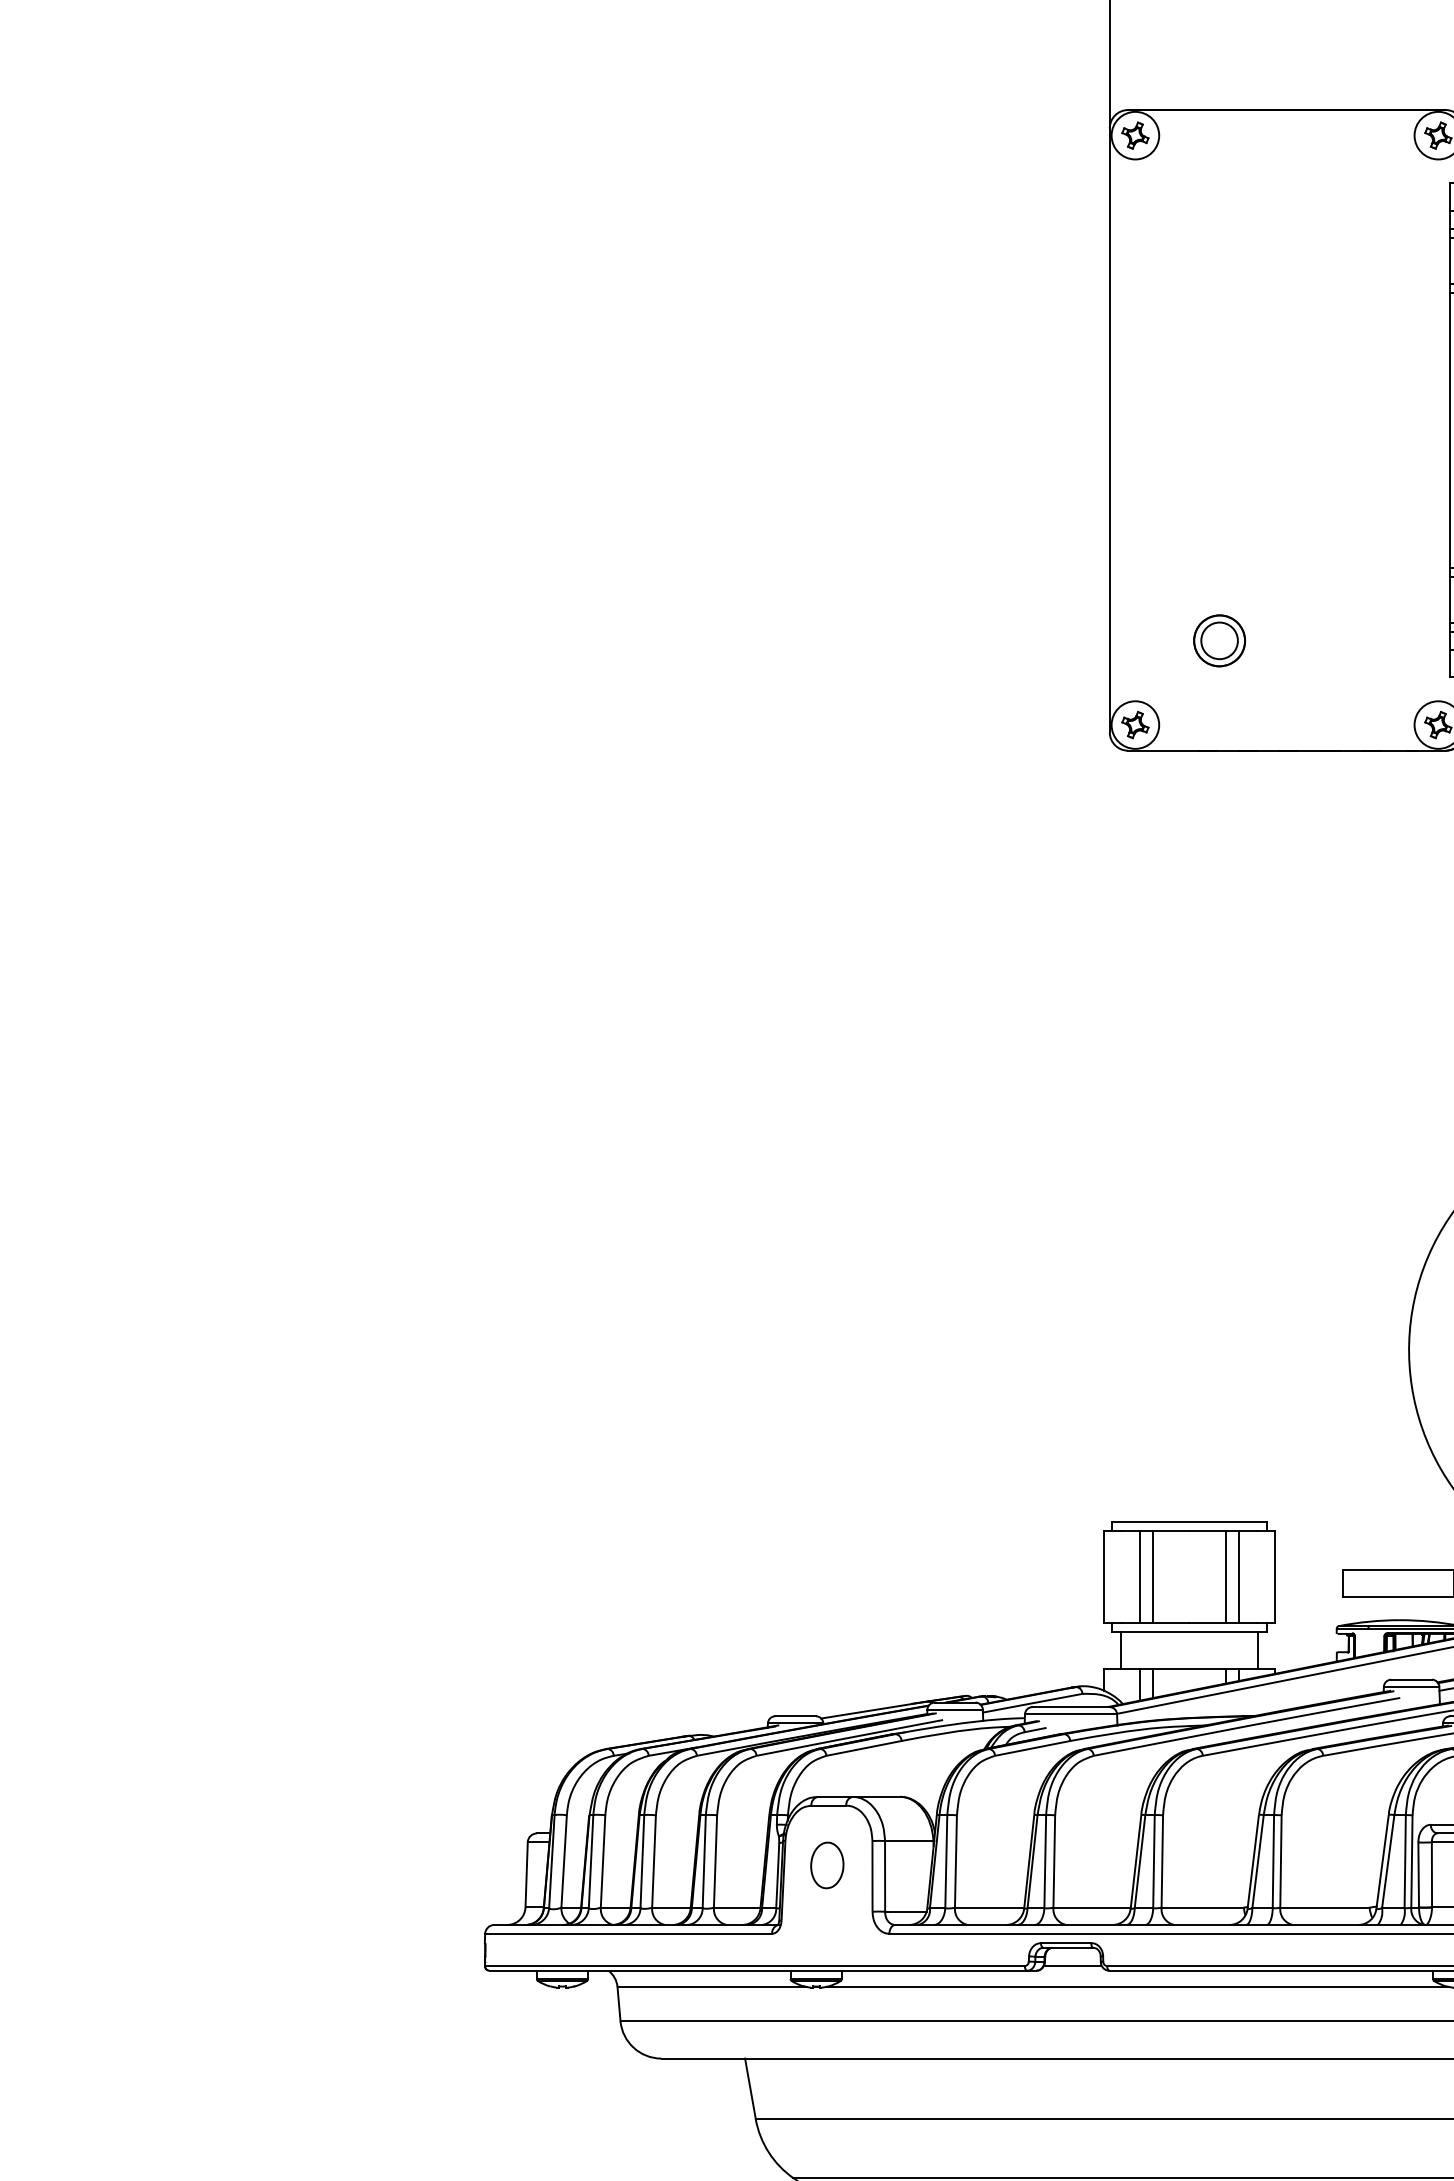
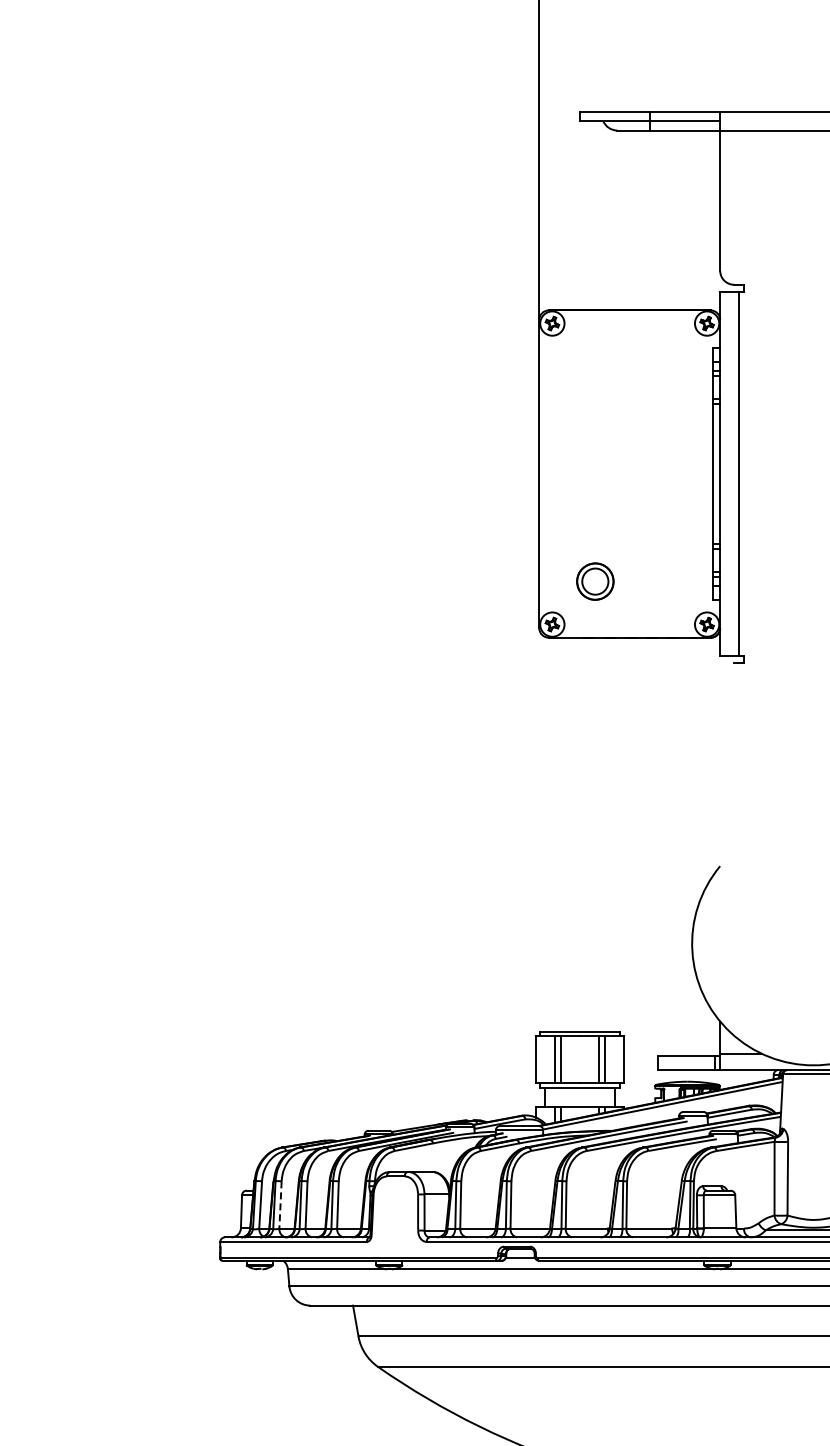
part: (1219, 640) -> (595, 581), size x1.4
line: (603, 1860) -> (280, 1204), solid -> dashed
part: (826, 1864) -> (394, 1206), removed

